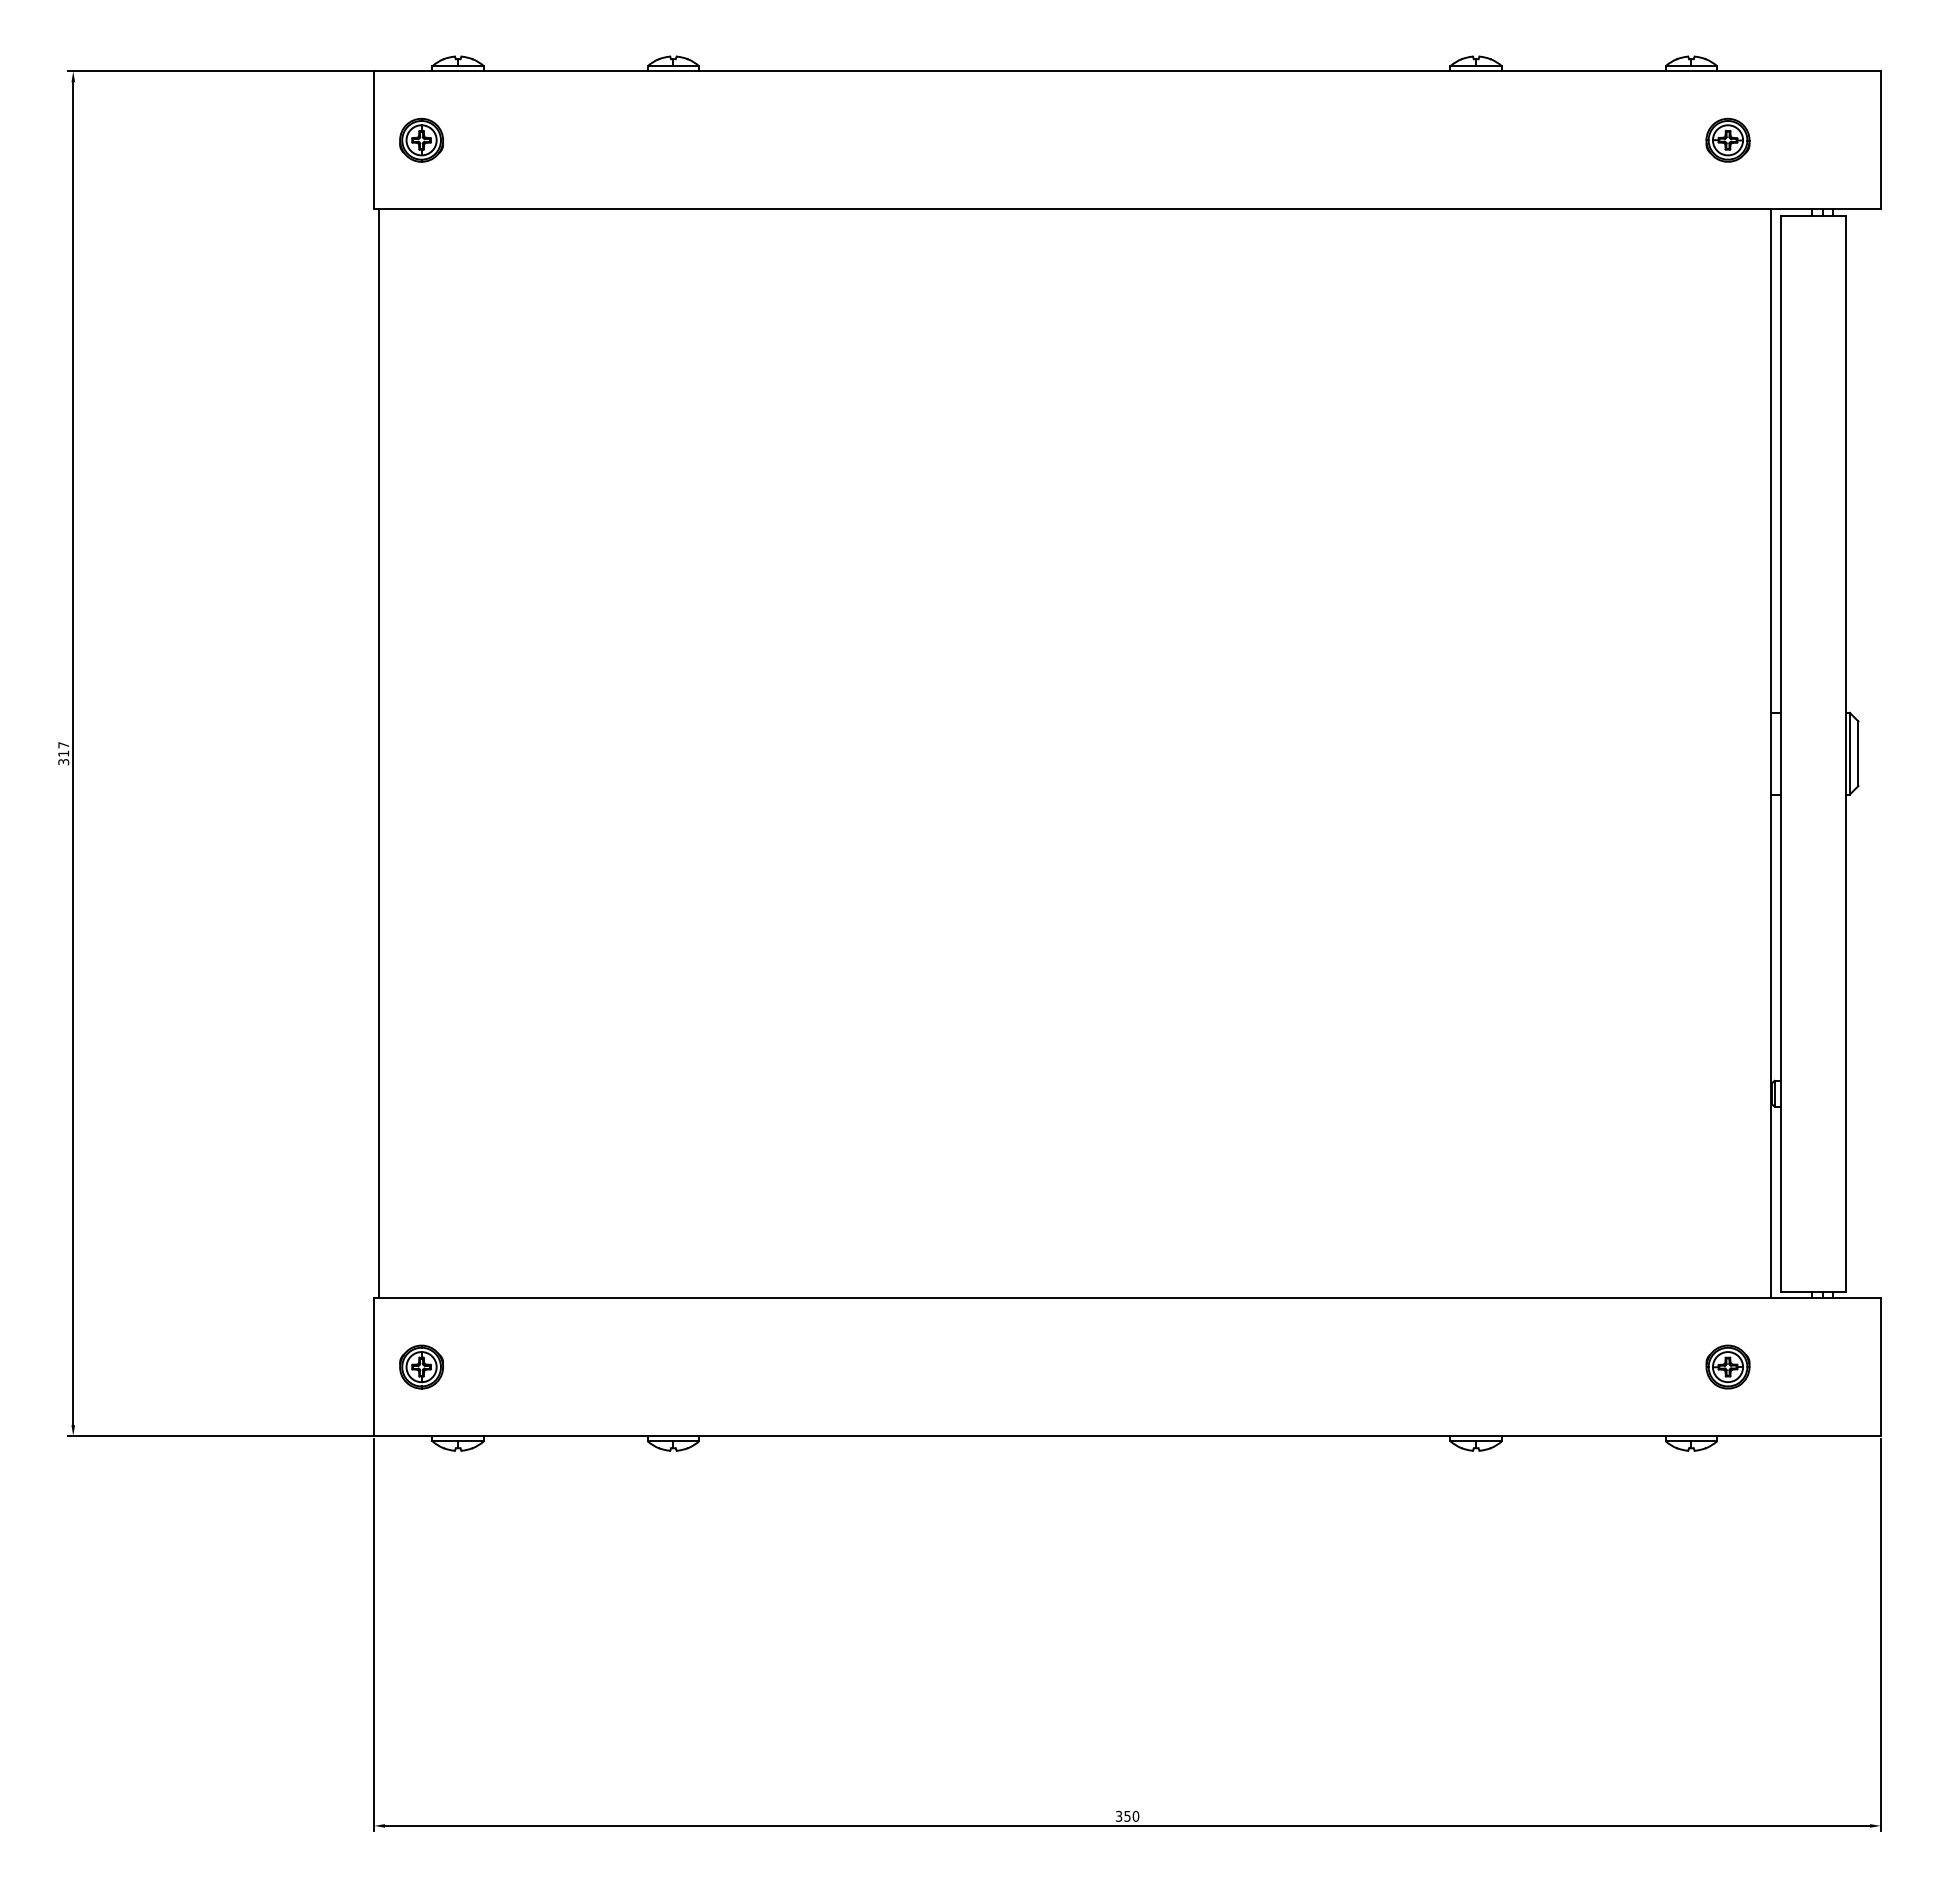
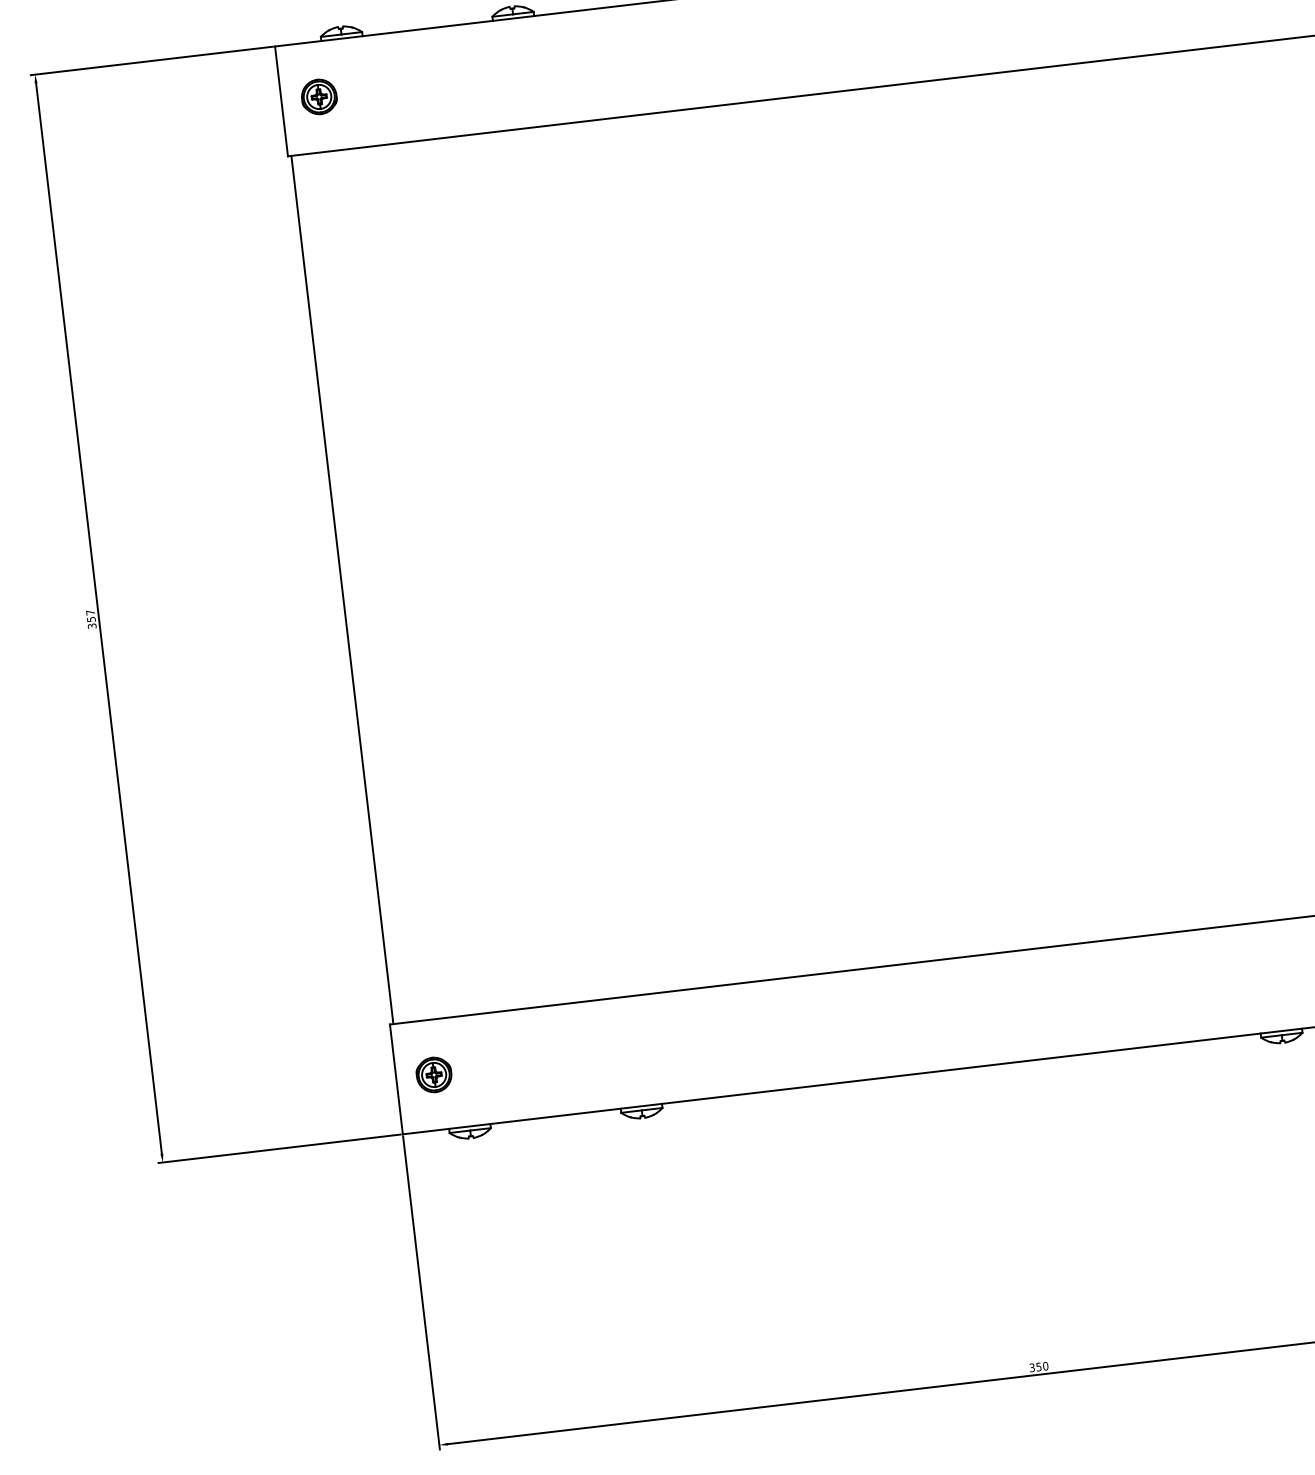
text: (63, 753) -> (91, 619), 317 -> 357

